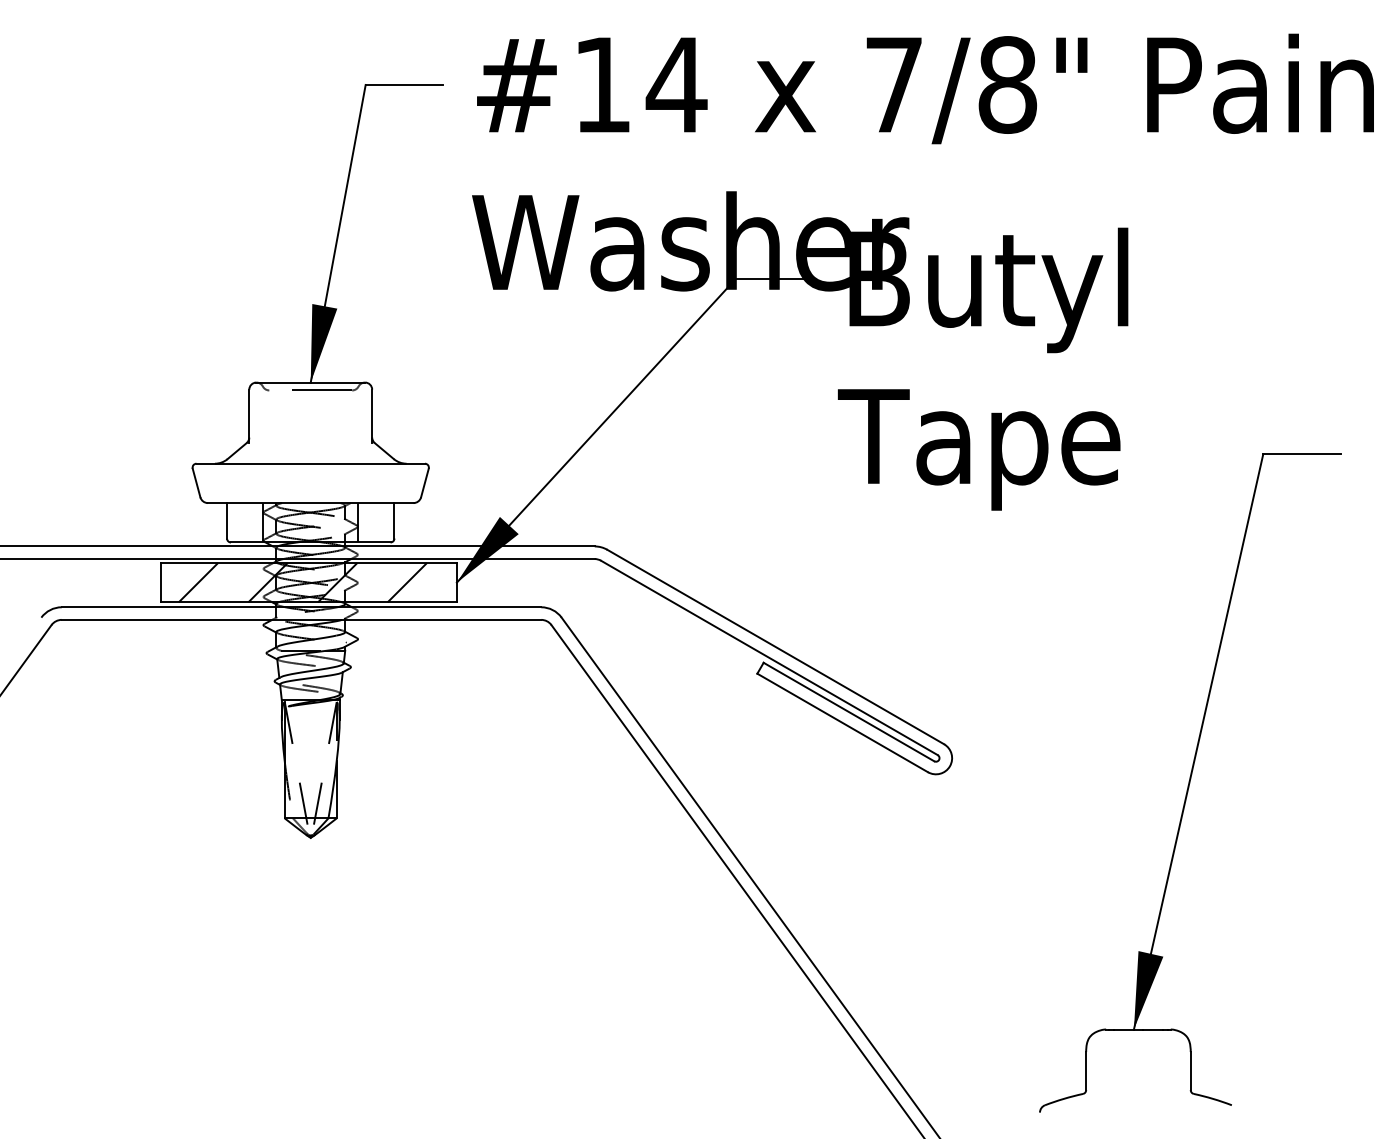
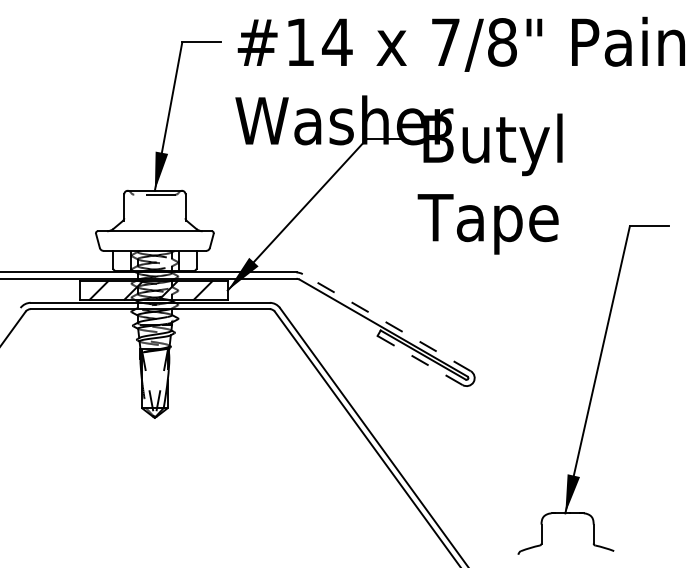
line: (775, 646) -> (386, 322), solid -> dashed
line: (843, 722) -> (420, 360), solid -> dashed

